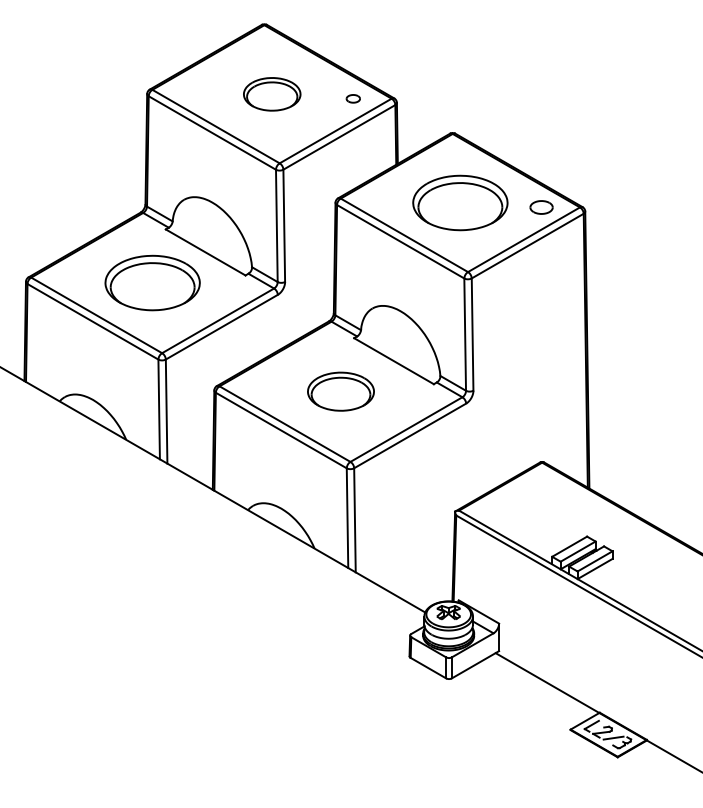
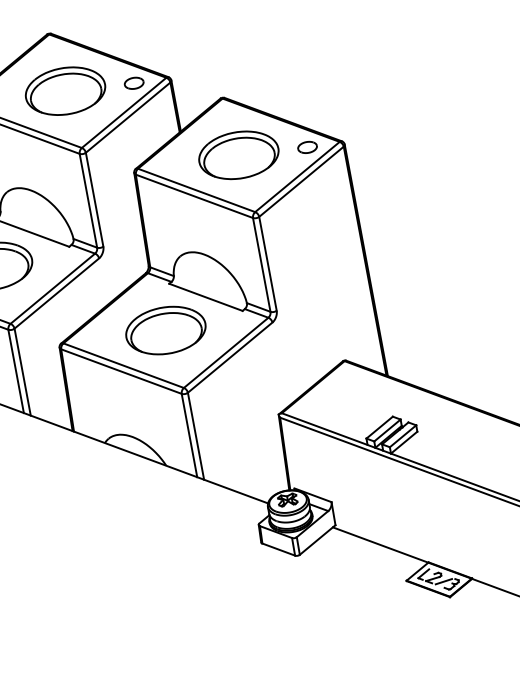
part: (272, 94) -> (65, 91), size x1.67
part: (353, 98) -> (134, 83), size x1.67
part: (340, 391) -> (165, 330), size x1.43

